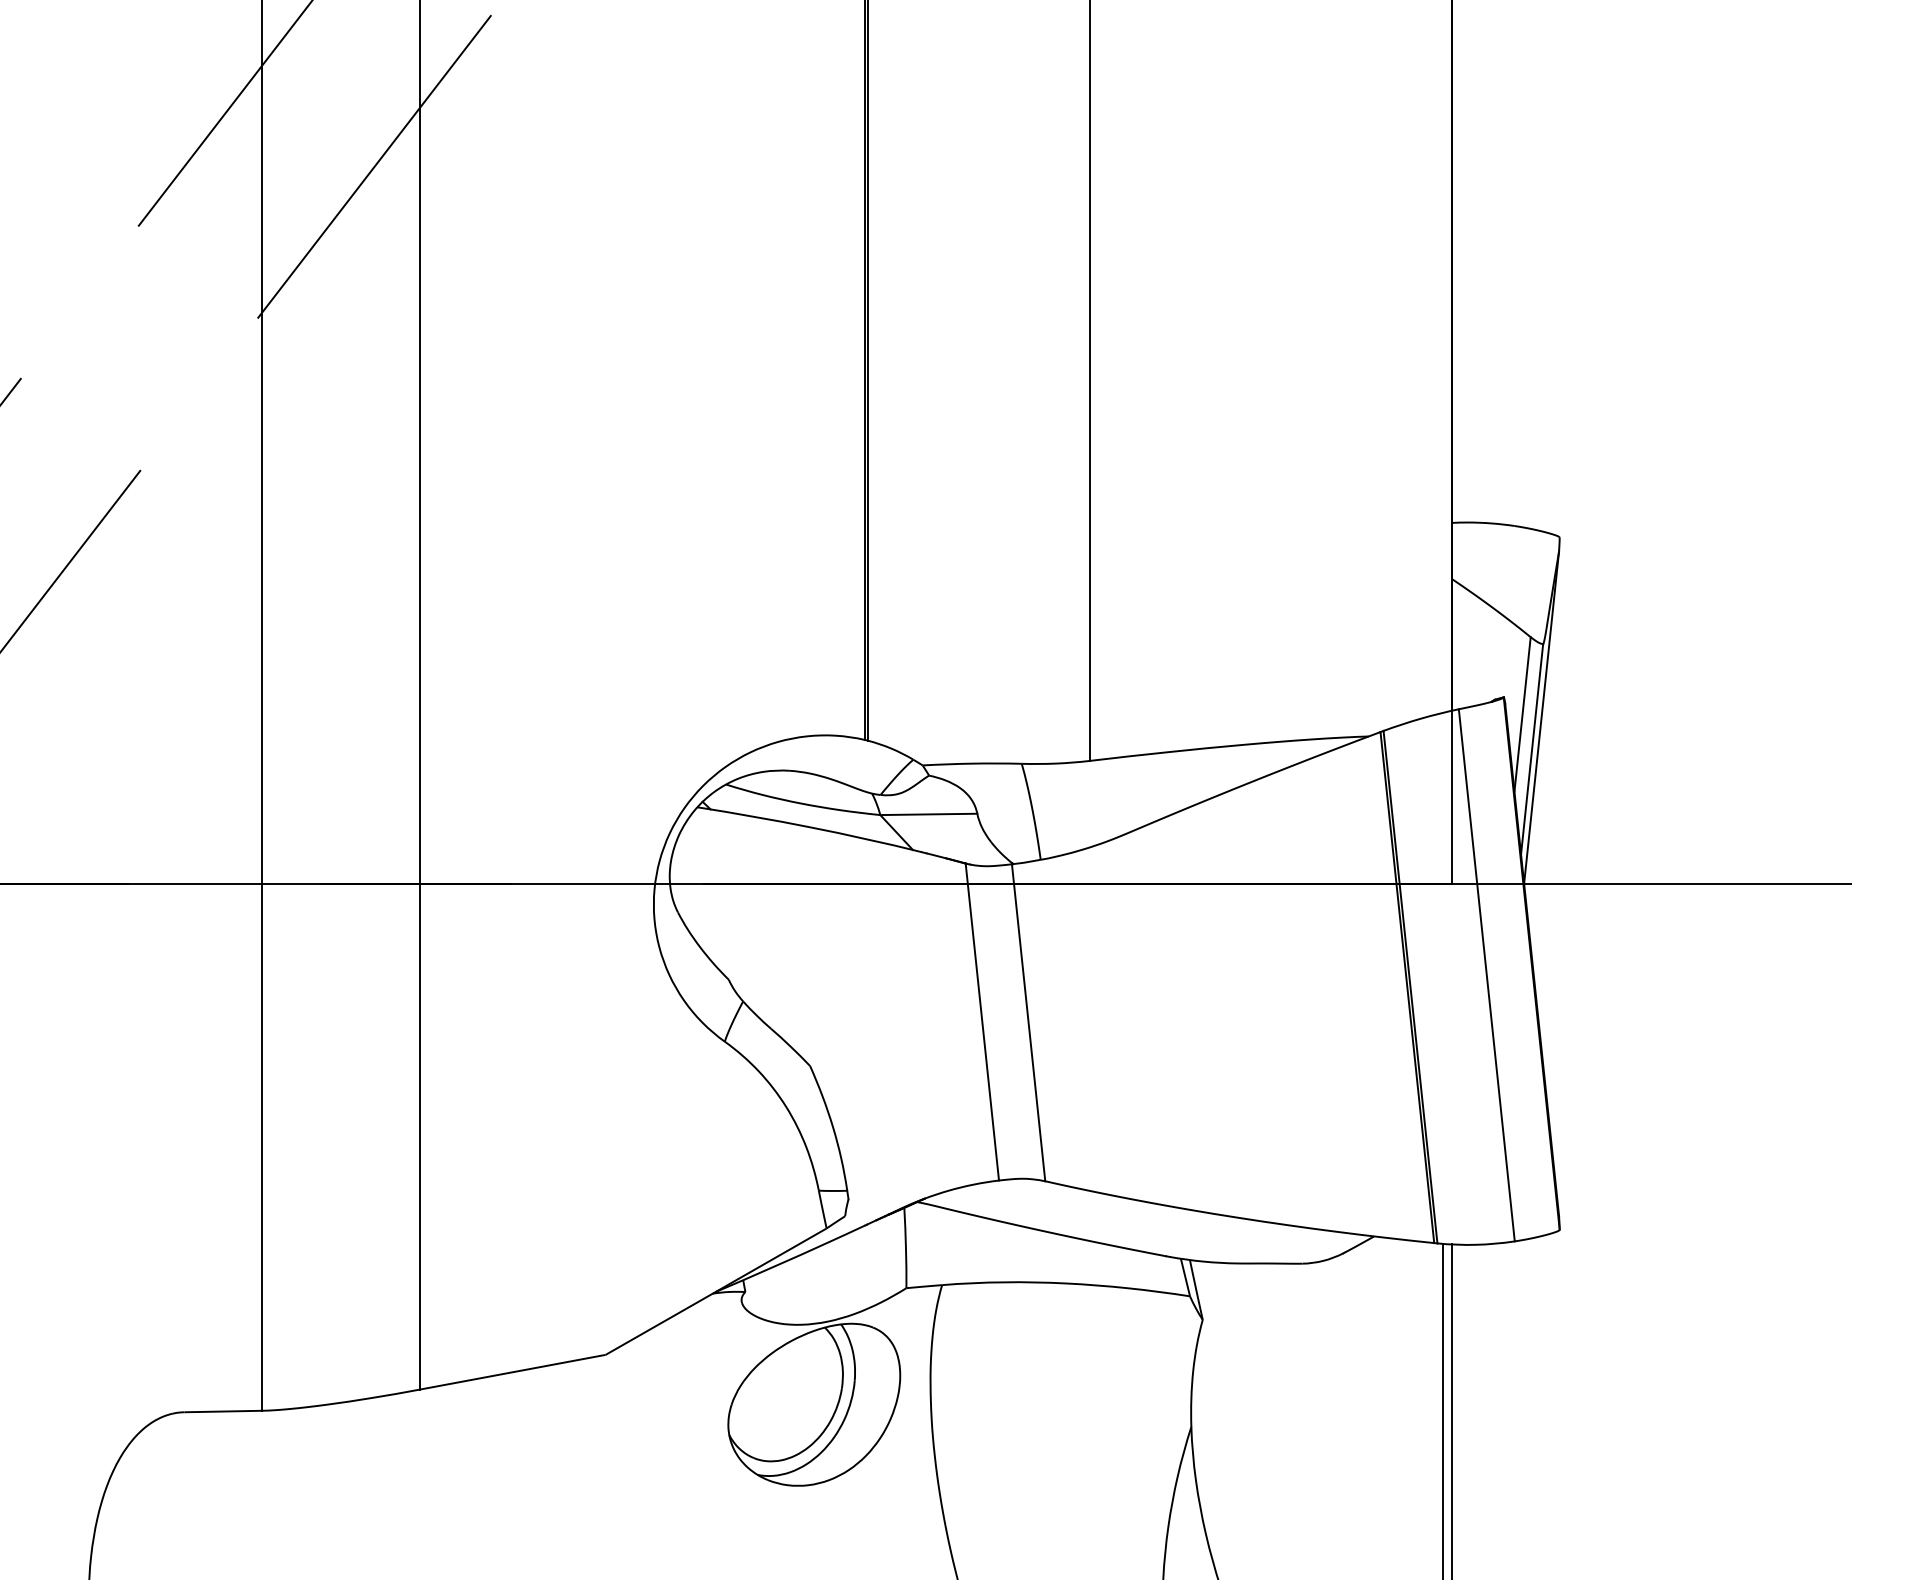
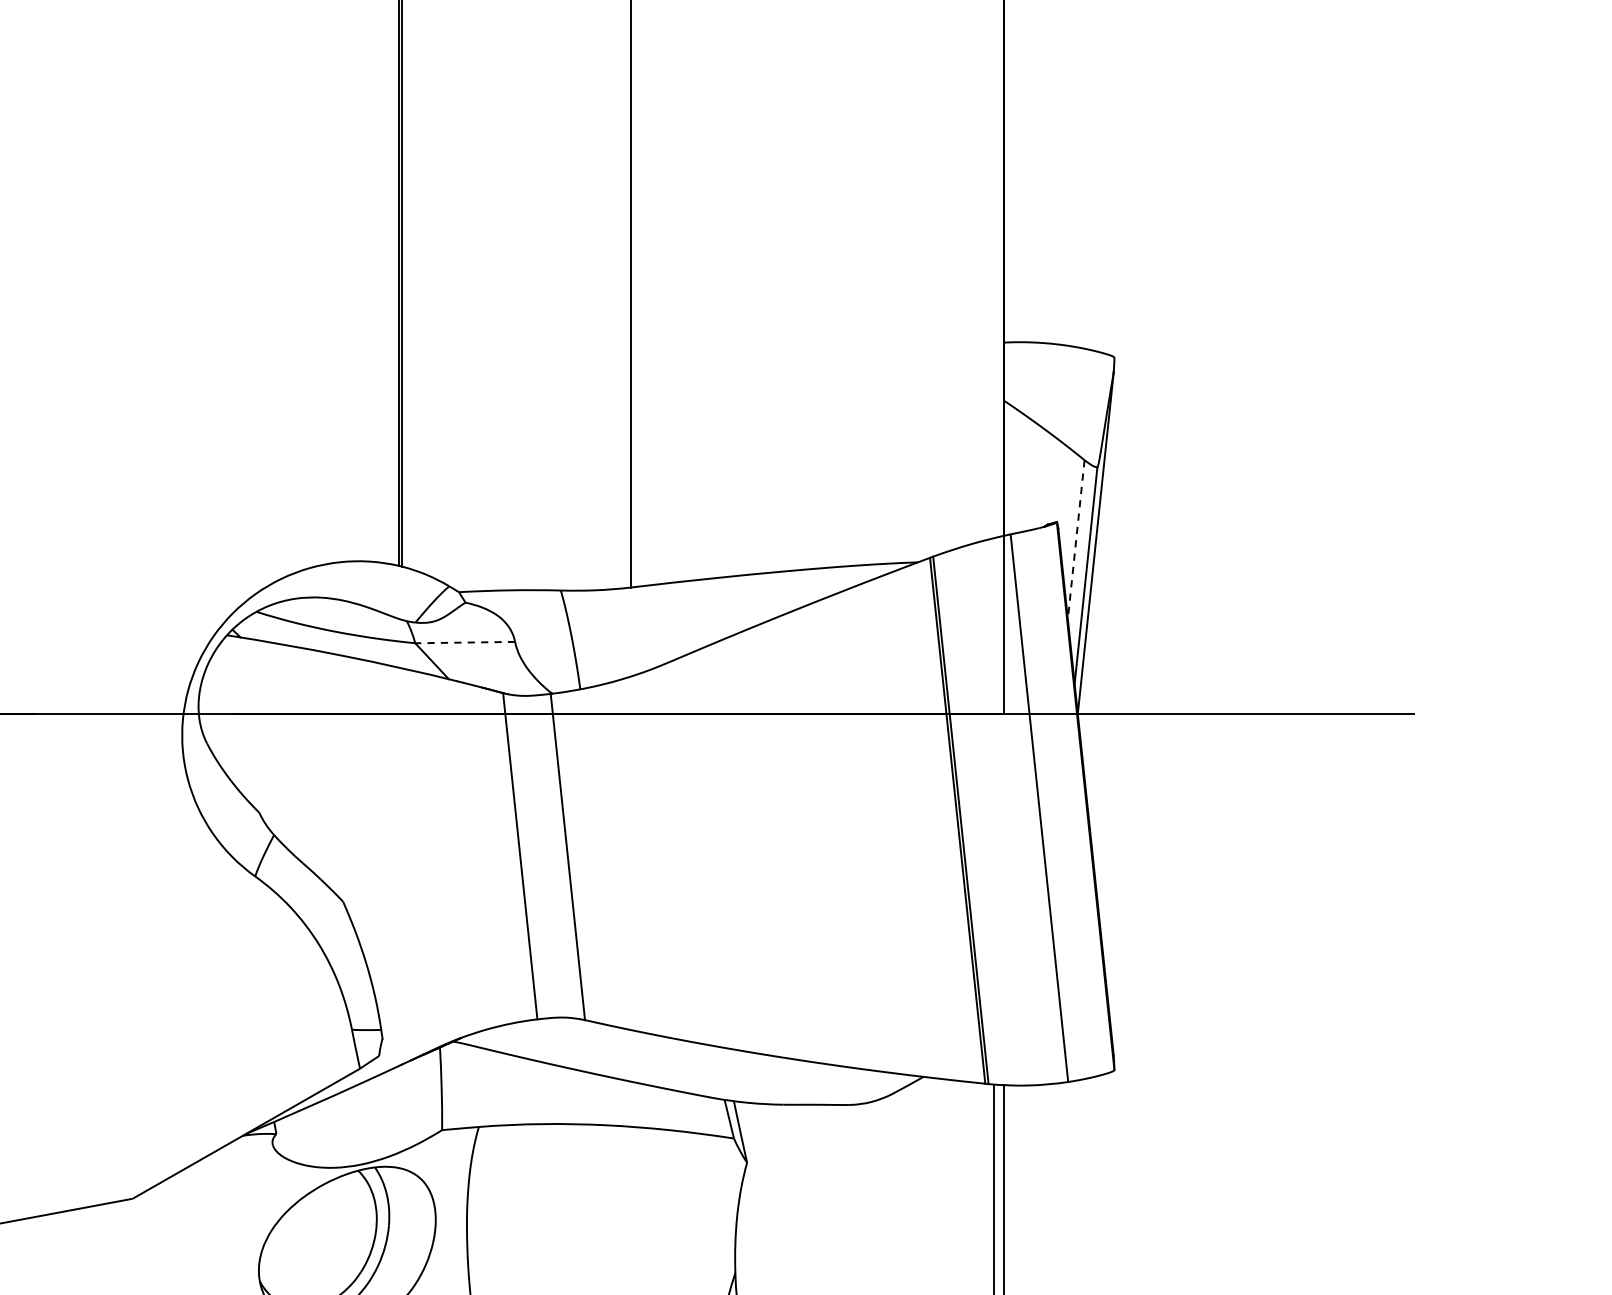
line: (1522, 714) -> (1076, 539), solid -> dashed
line: (928, 814) -> (464, 642), solid -> dashed

